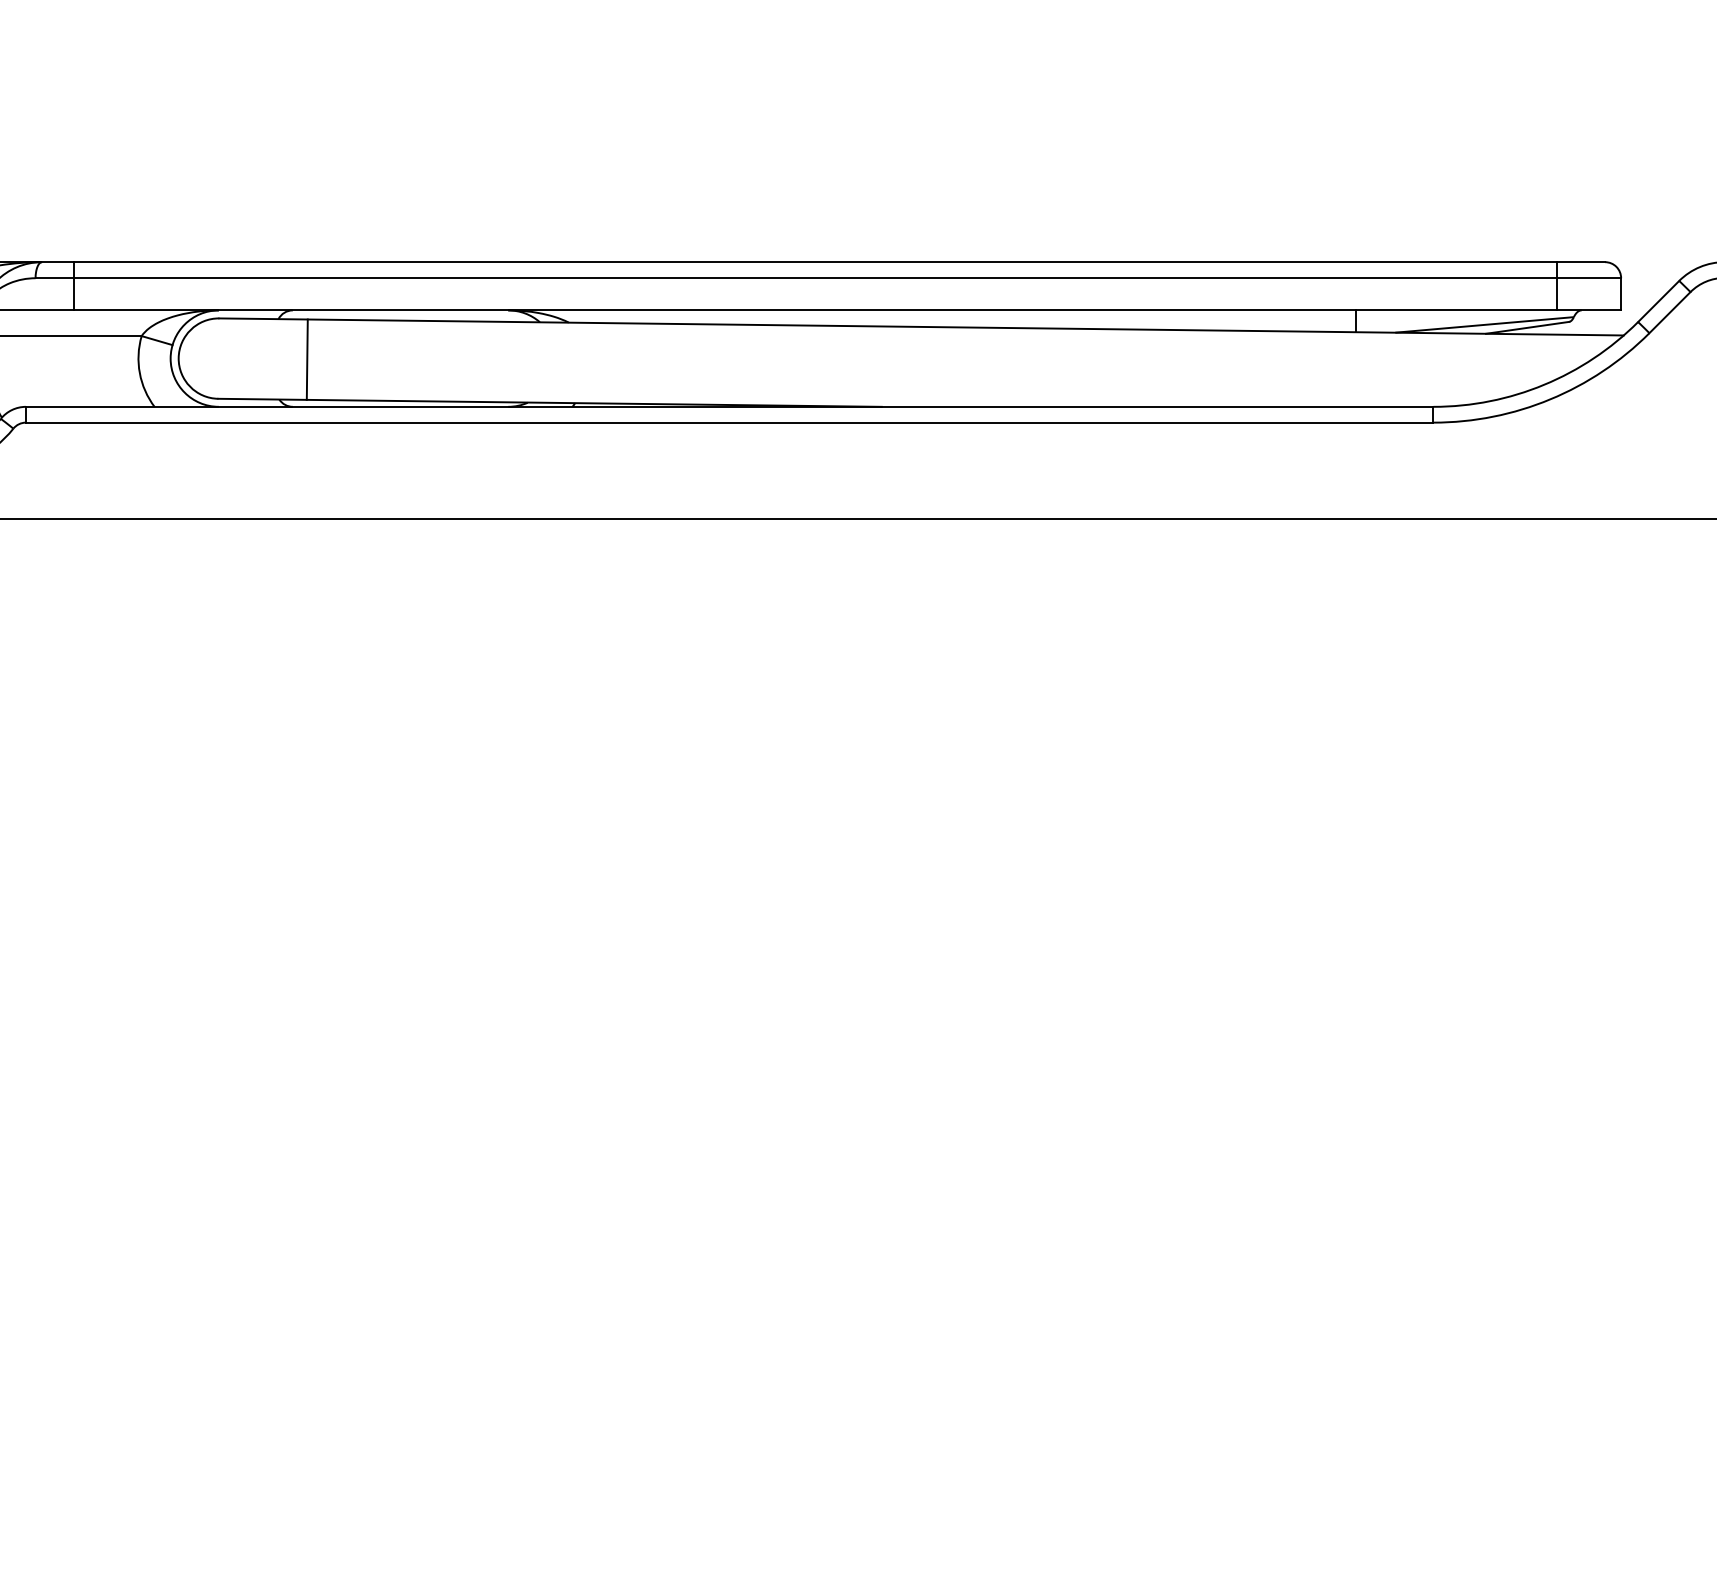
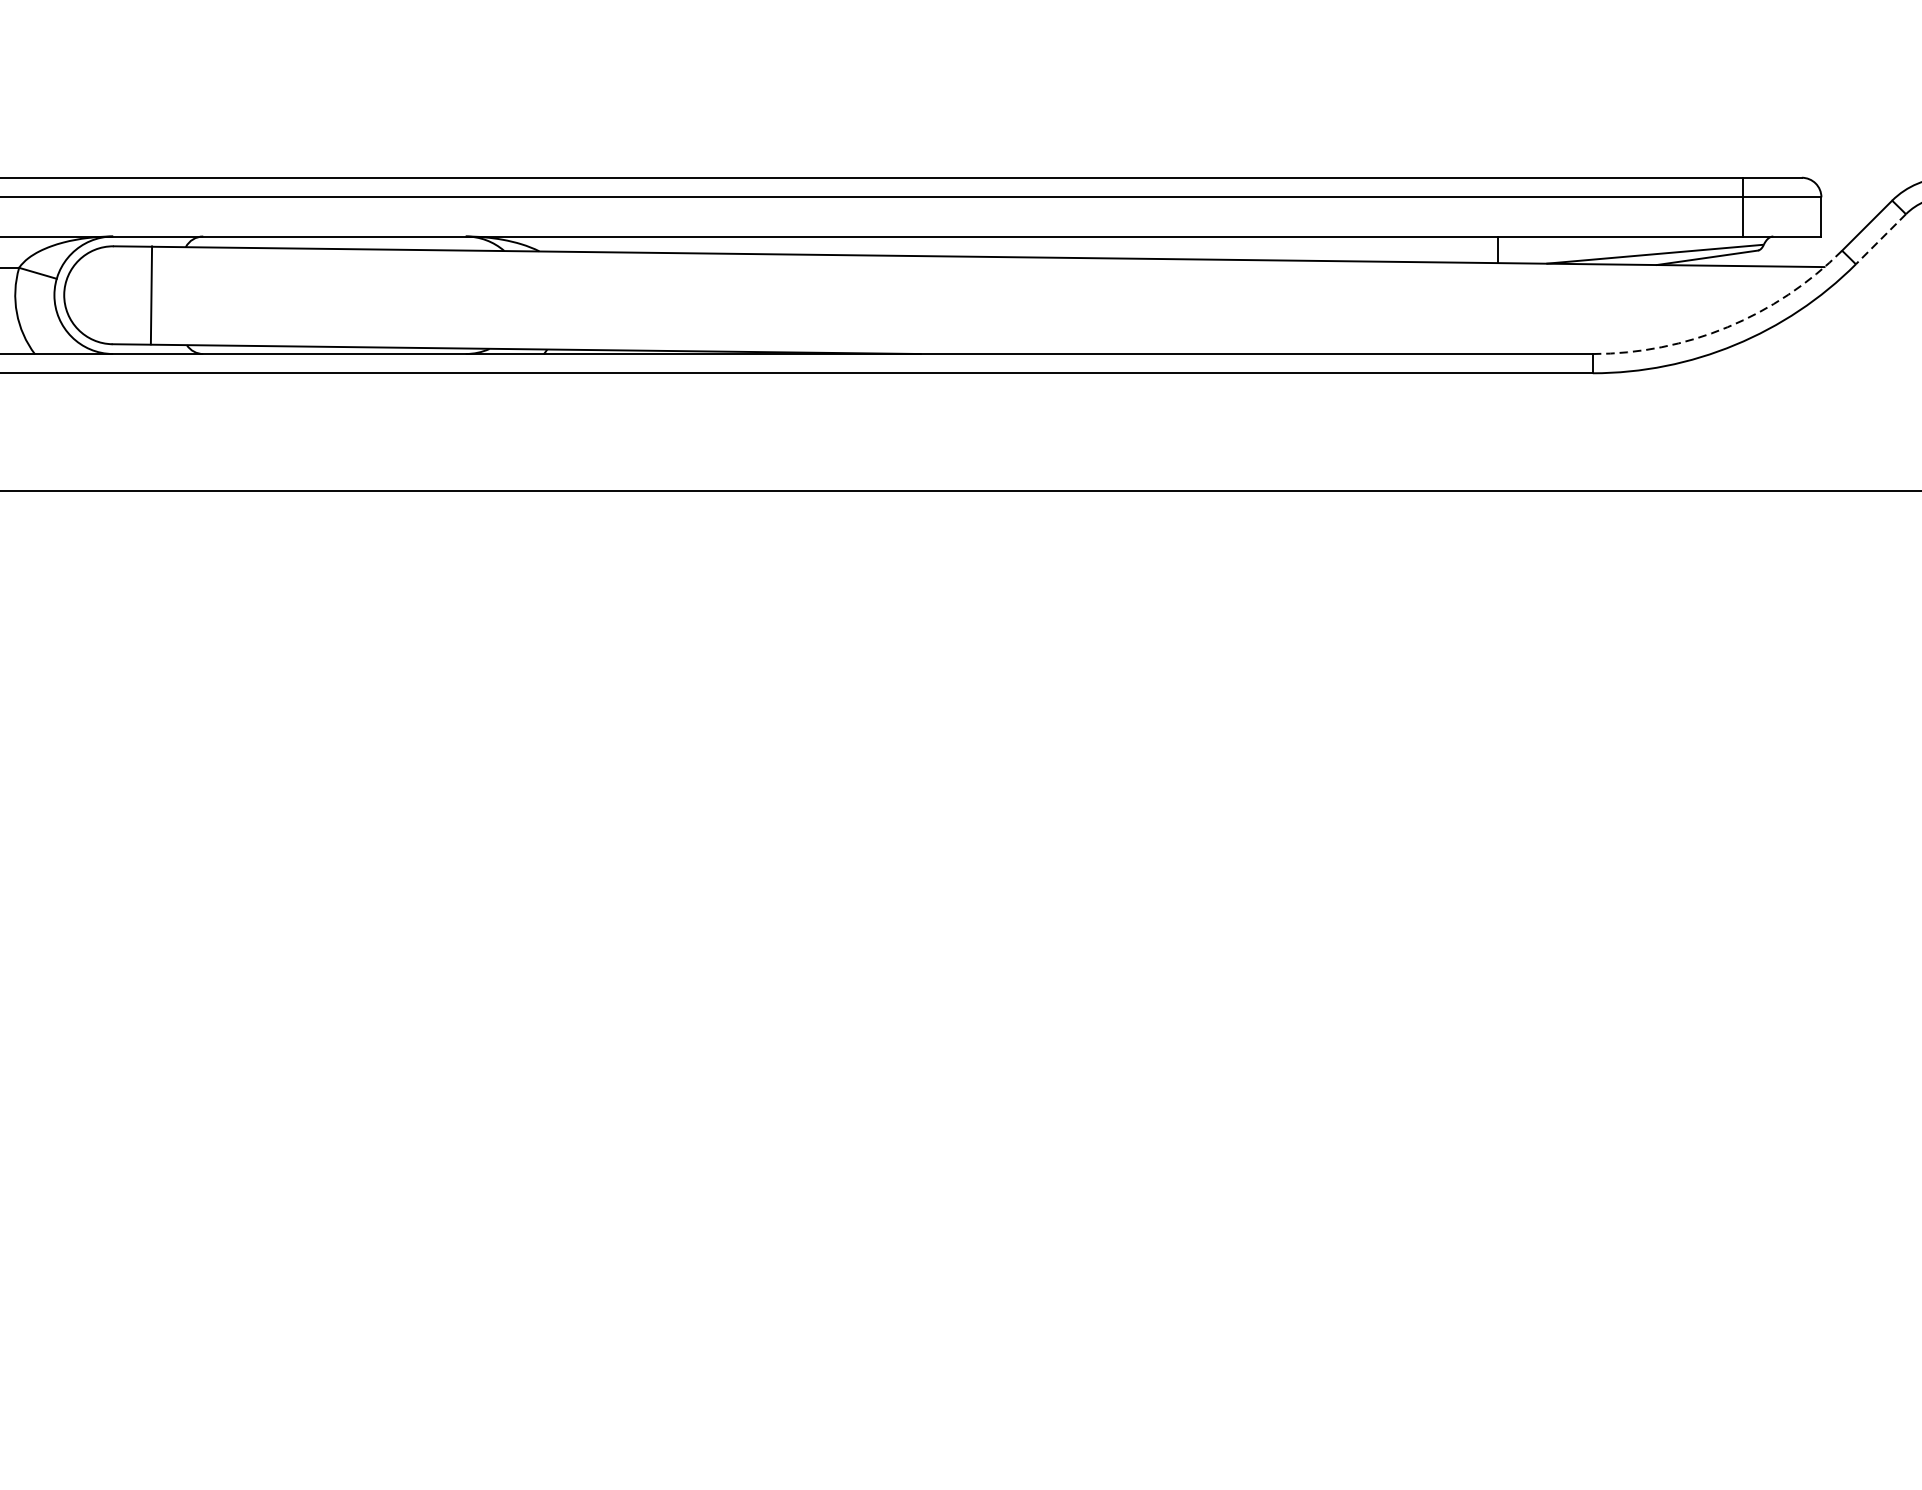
line: (1669, 312) -> (1880, 239), solid -> dashed
line: (306, 359) -> (150, 295), moved
arc: (1544, 384) -> (1728, 326), solid -> dashed

